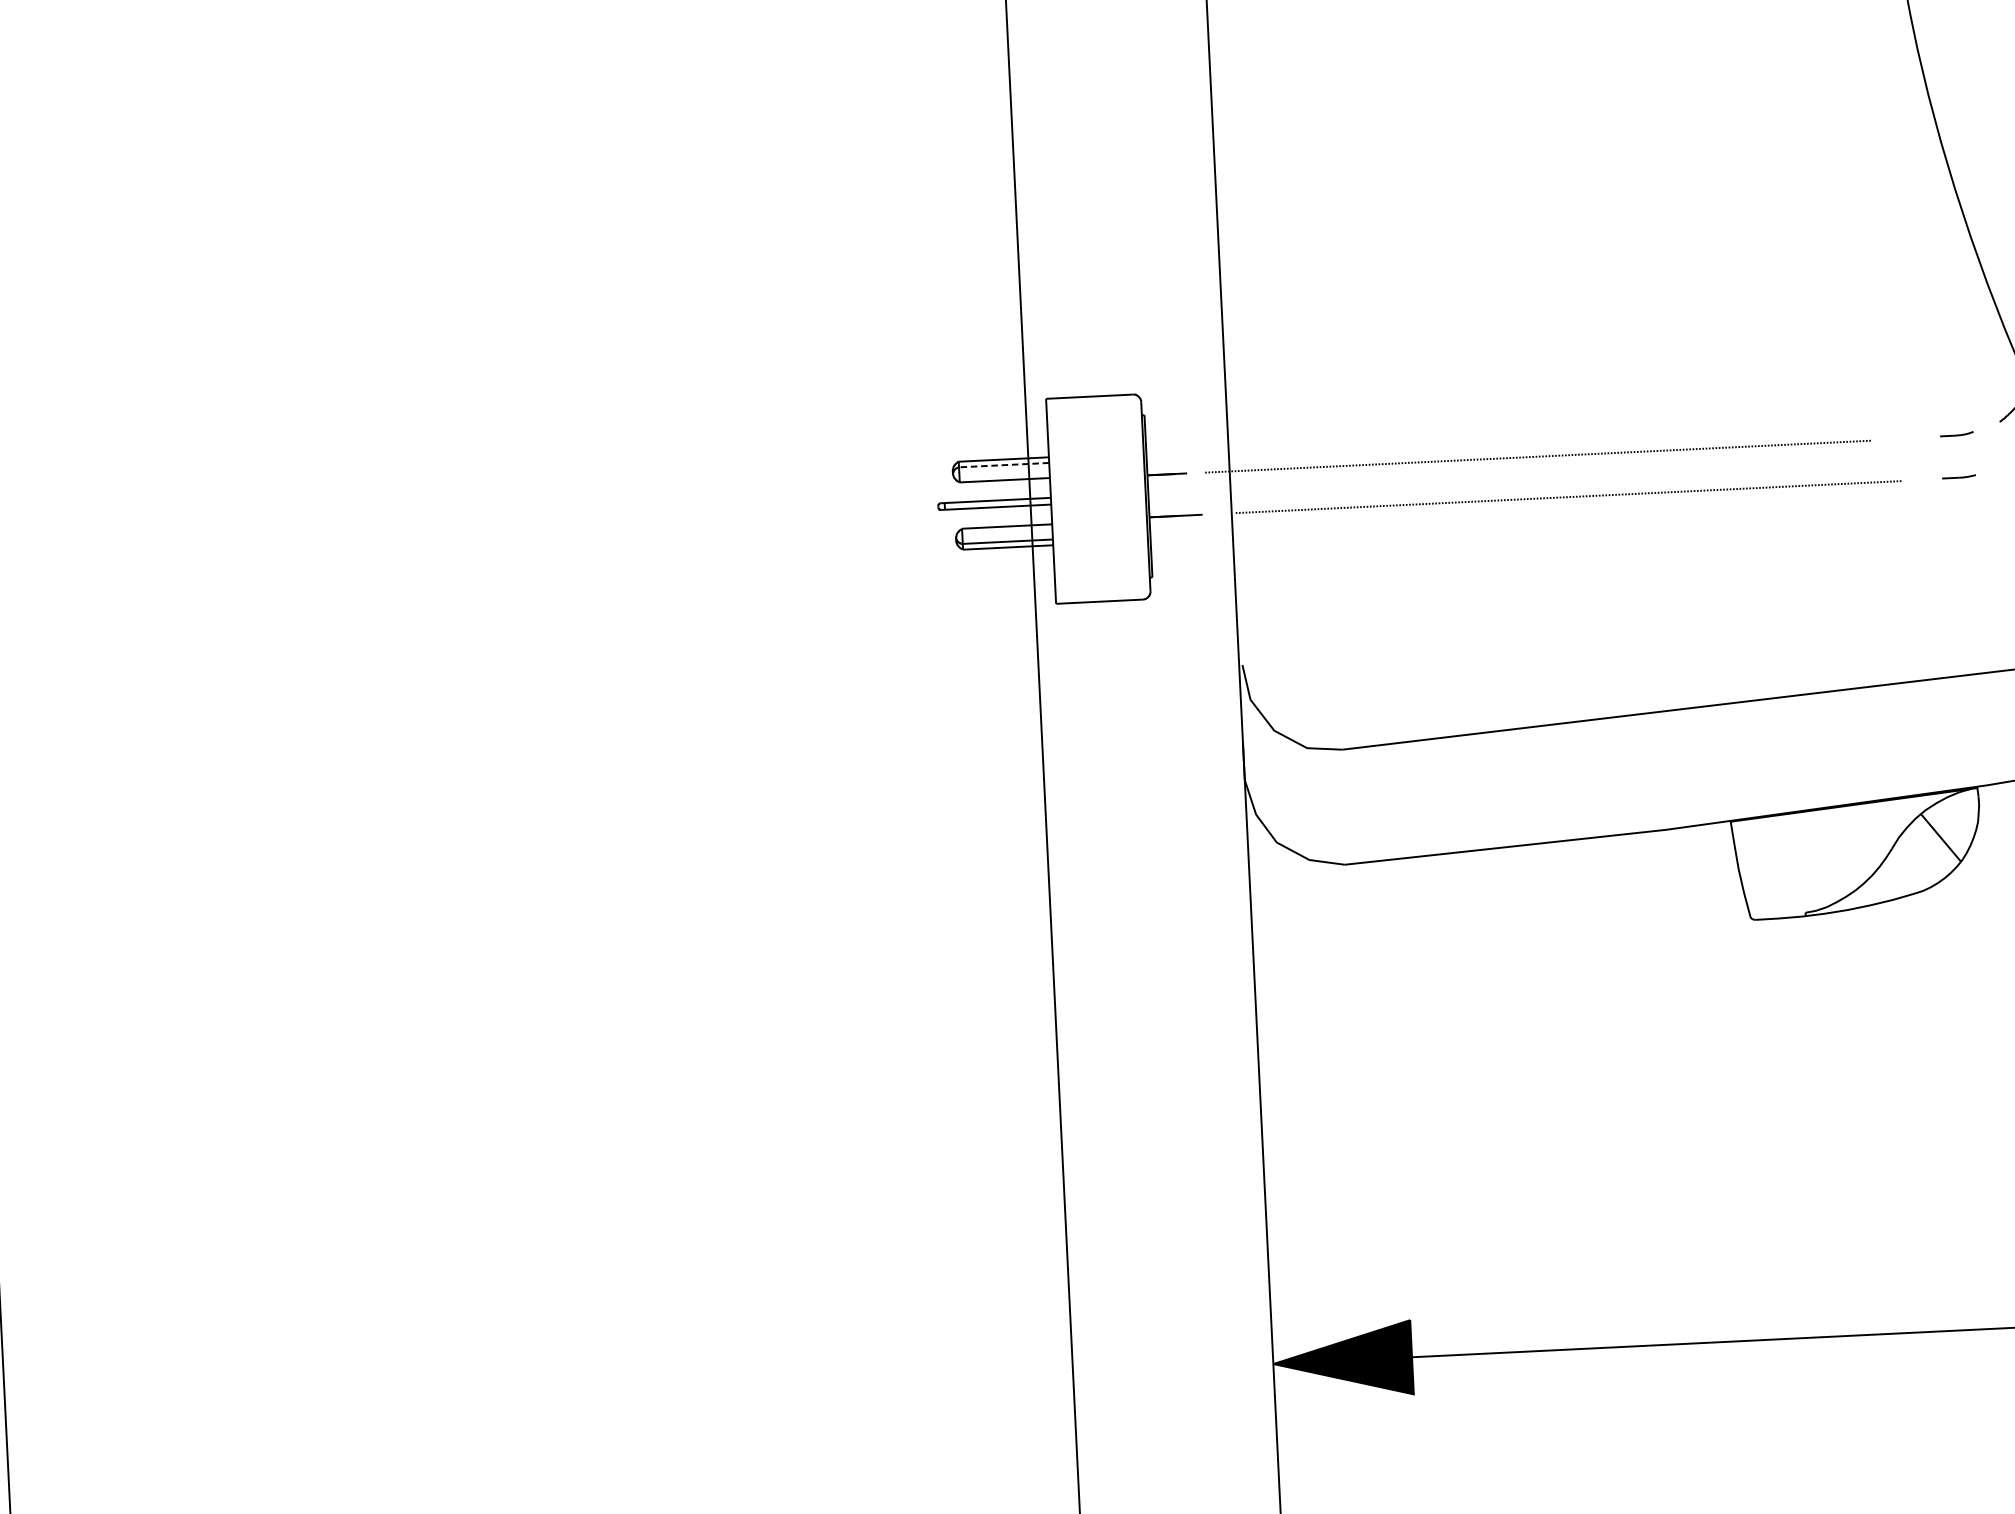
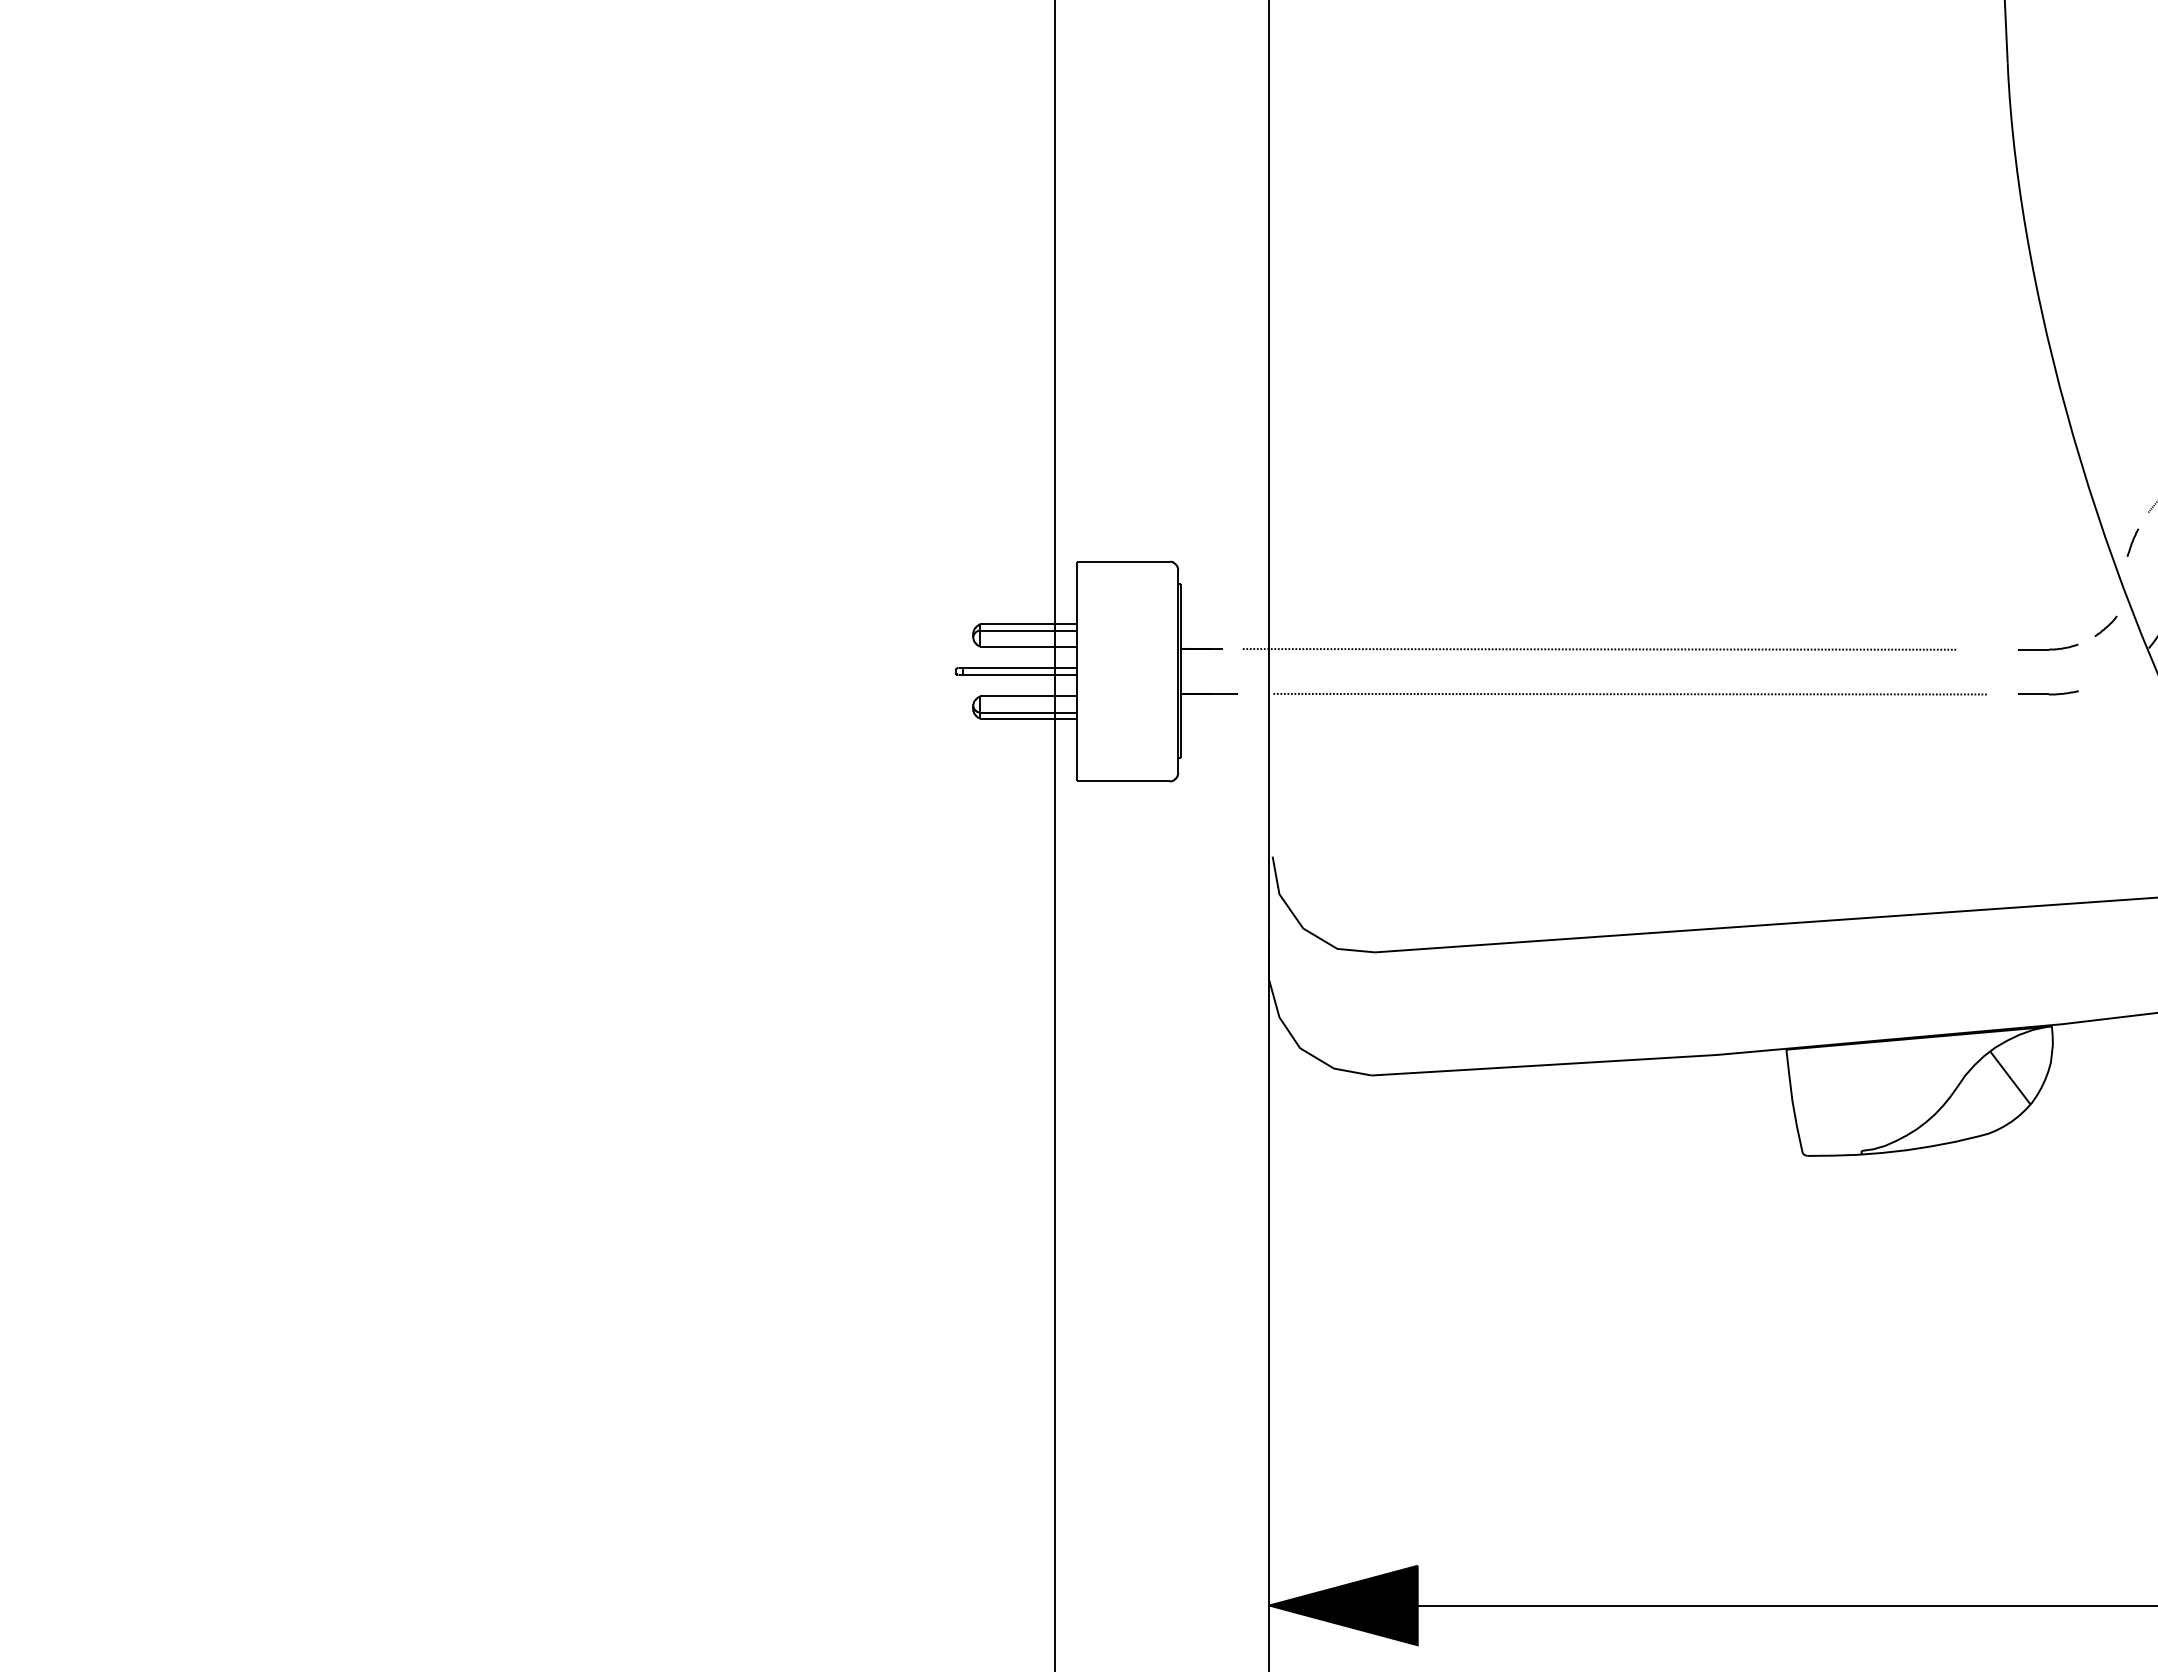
part: (1956, 433) -> (2048, 646), size x1.67
line: (1003, 465) -> (1027, 630), dashed -> solid
part: (1958, 476) -> (2048, 692), size x1.67

